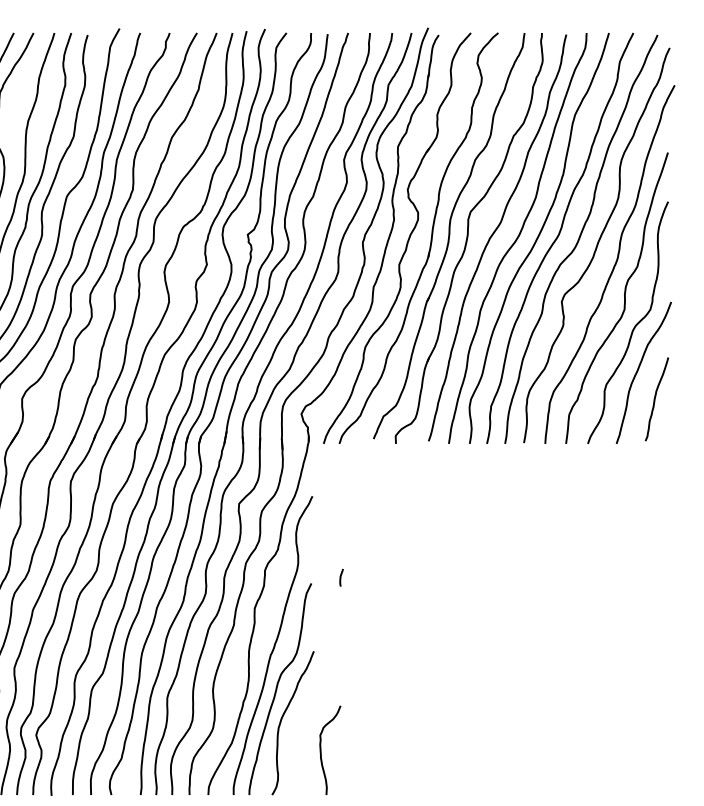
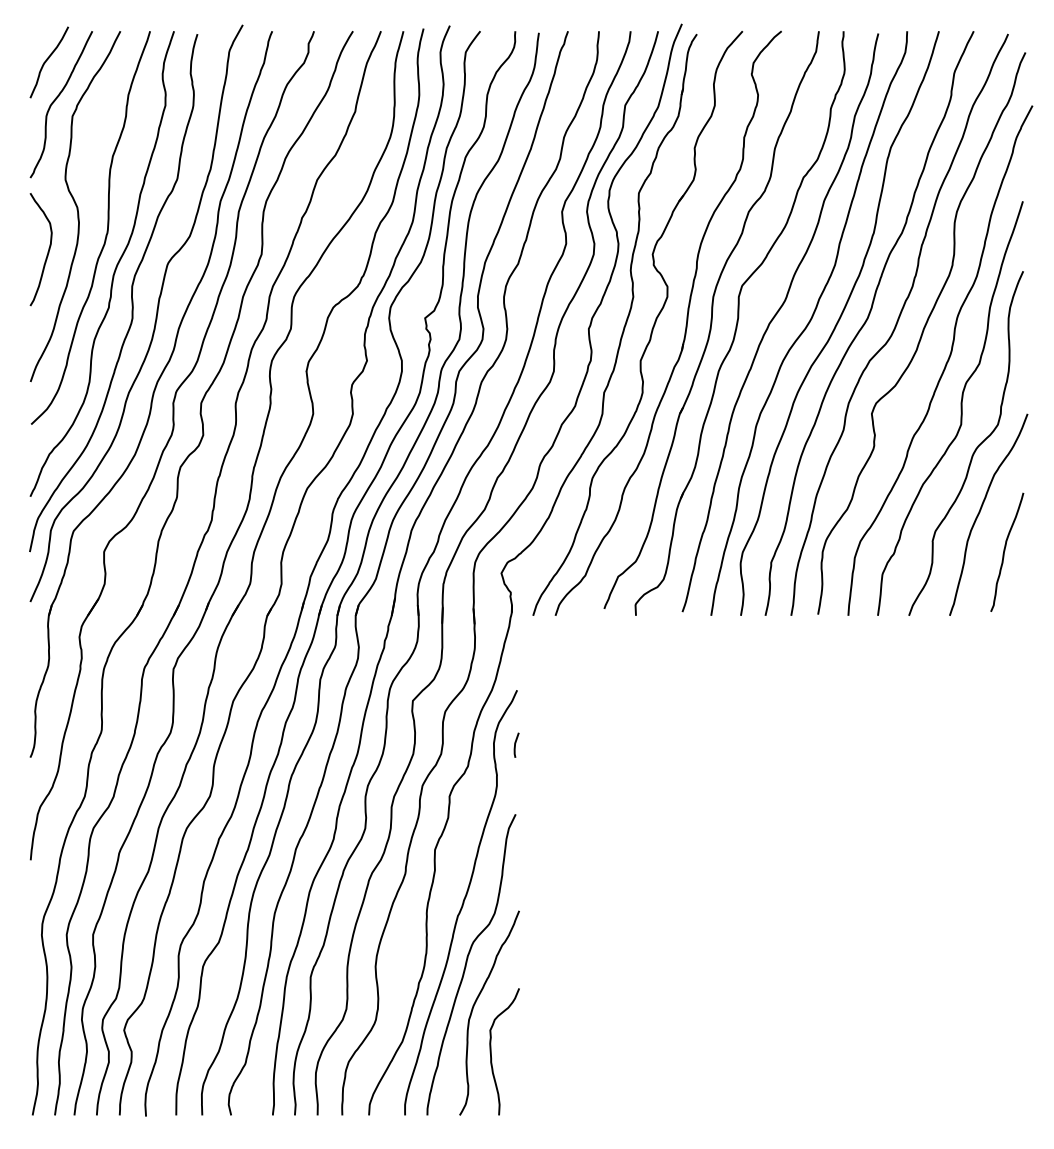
line: (341, 576) -> (516, 743), moved
curve: (321, 750) -> (491, 1051), moved

